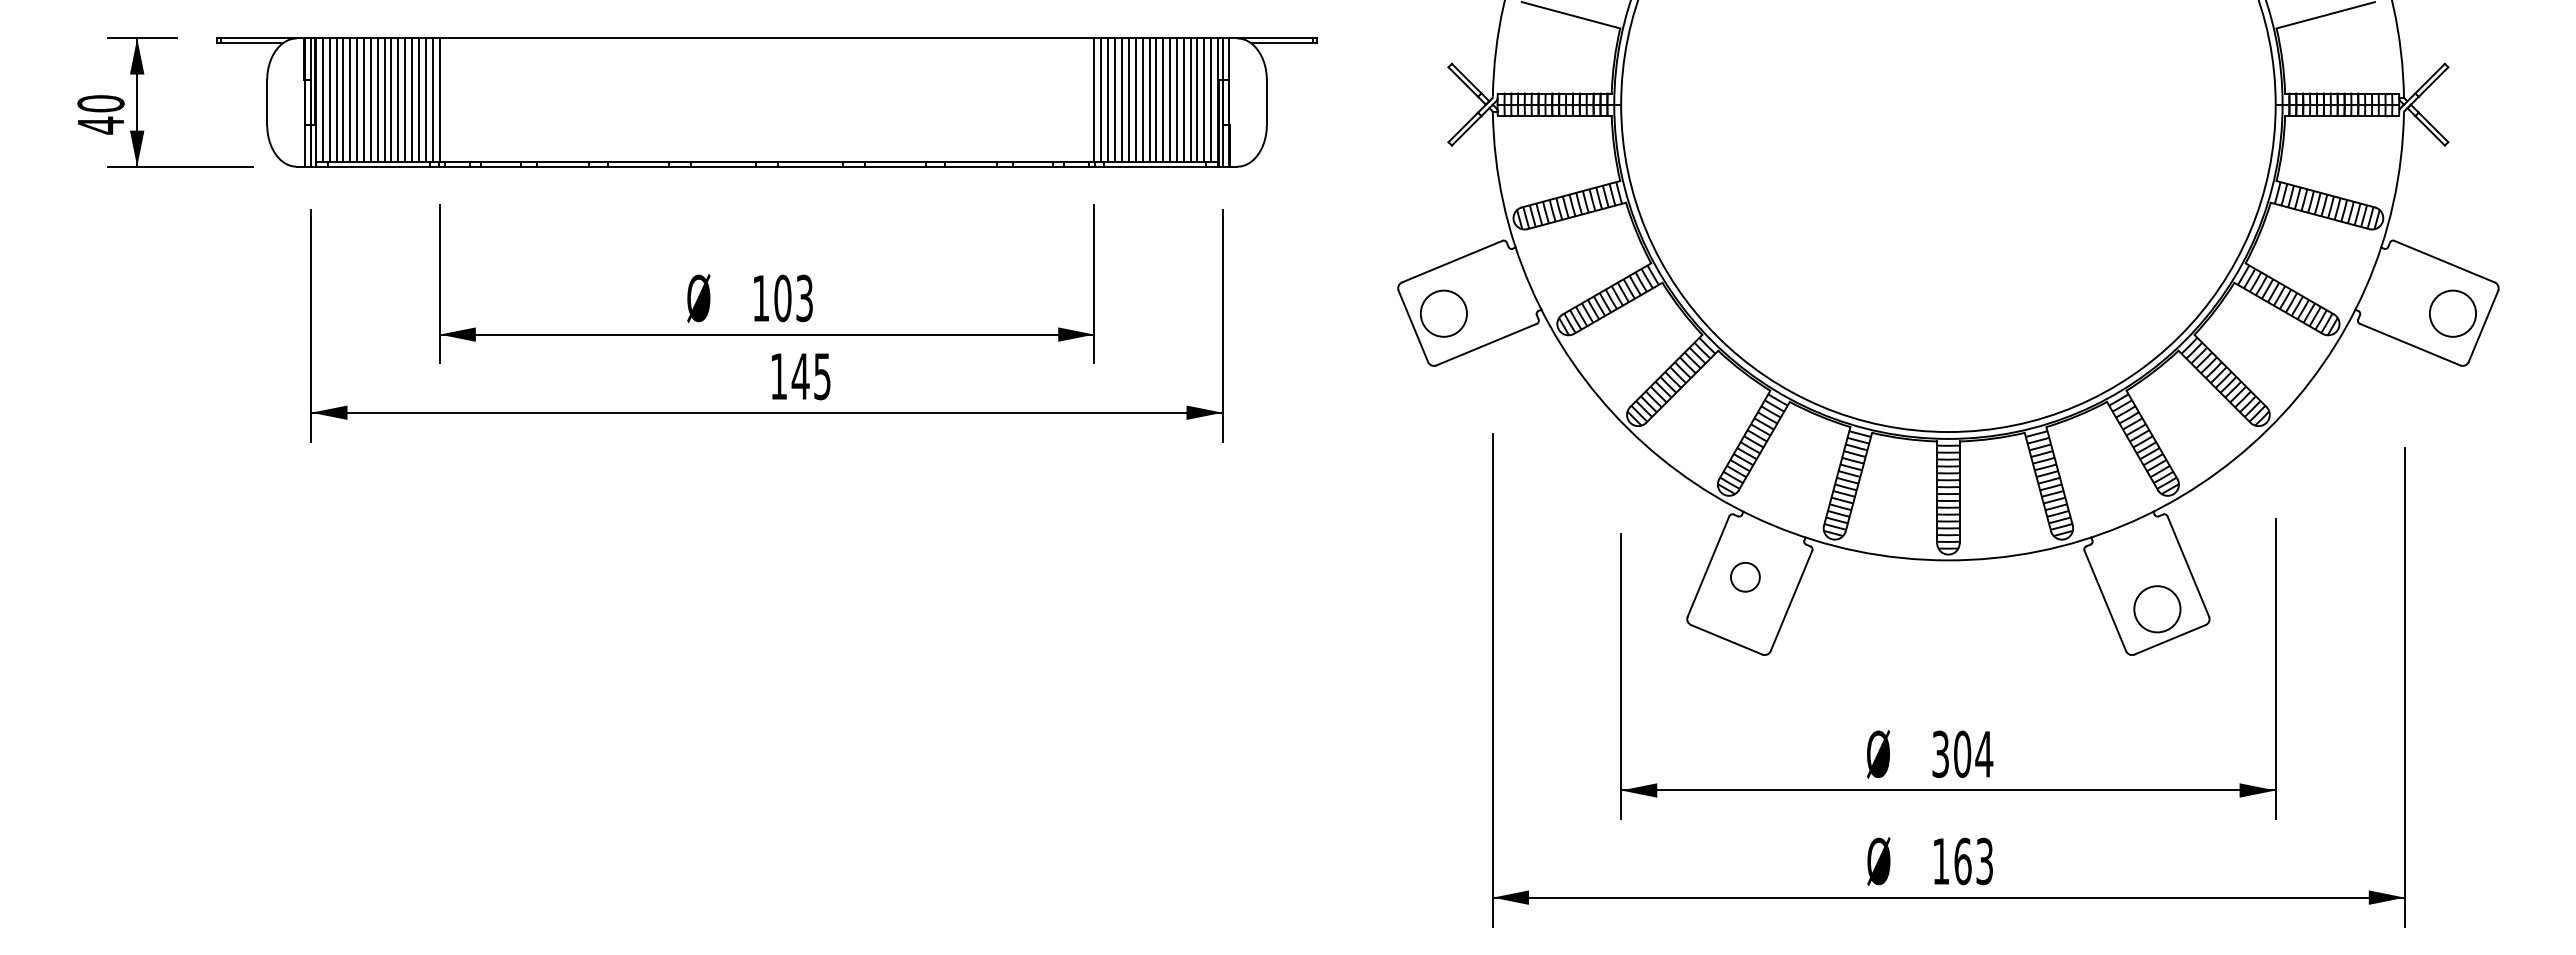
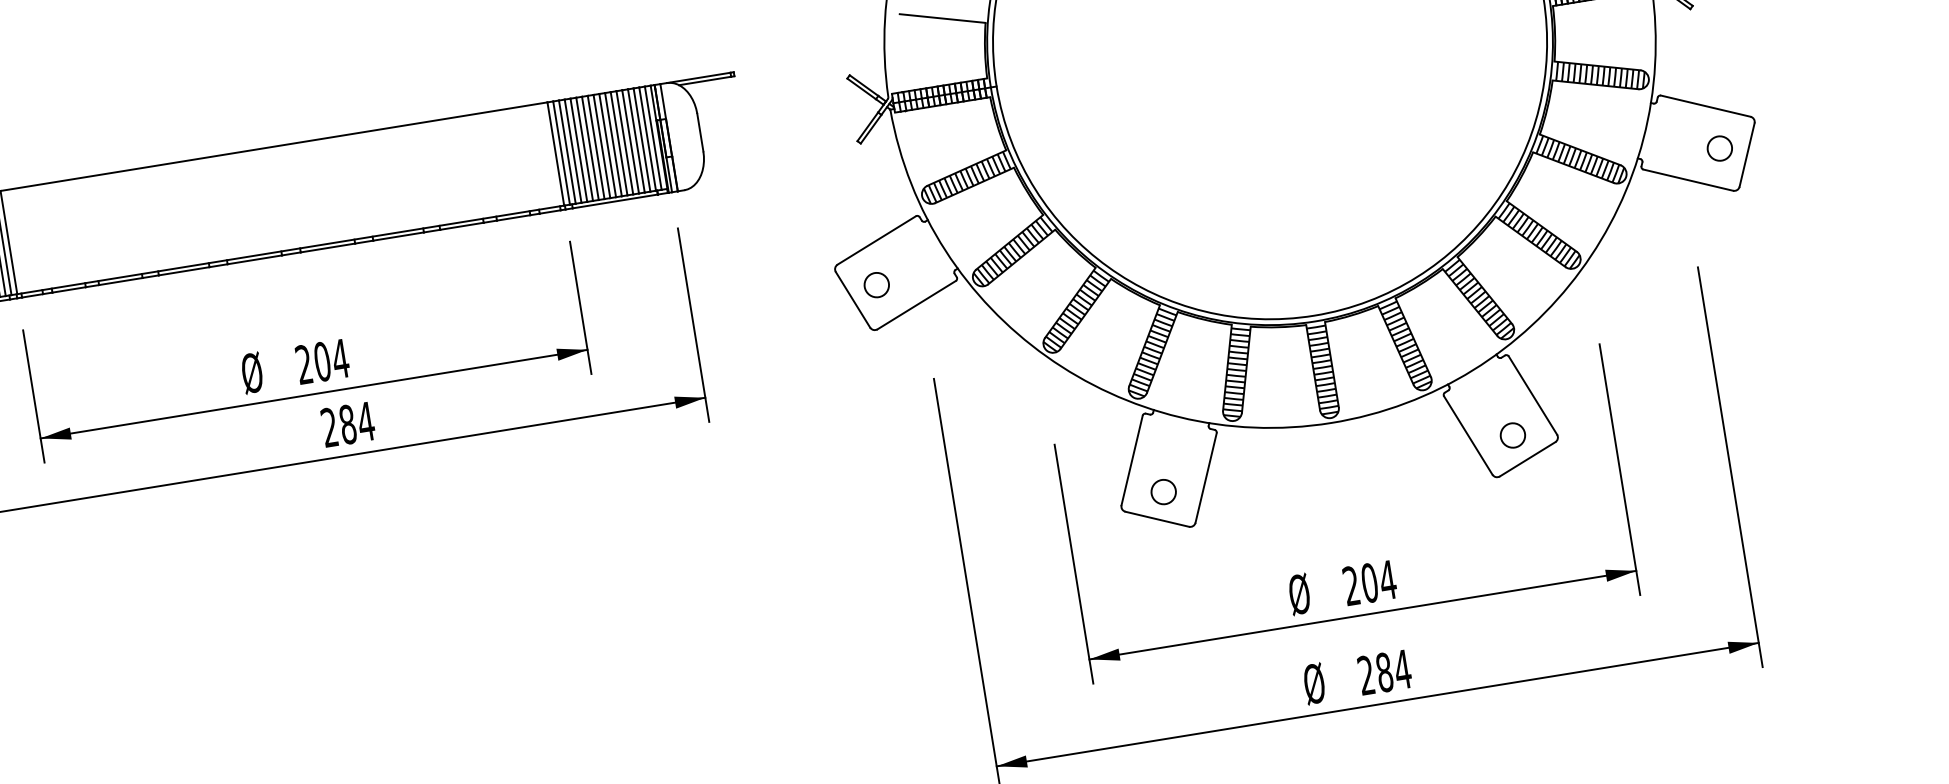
text: (782, 298) -> (322, 361), 103 -> 204
circle: (1443, 313) -> (876, 284), size x0.62
circle: (2452, 313) -> (1719, 148), size x0.62
text: (800, 376) -> (347, 424), 145 -> 284
circle: (1745, 577) -> (1163, 492), moved
circle: (2156, 608) -> (1512, 434), size x0.62
text: (1940, 754) -> (1351, 586), 304 -> 204
text: (1963, 861) -> (1385, 672), 163 -> 284

